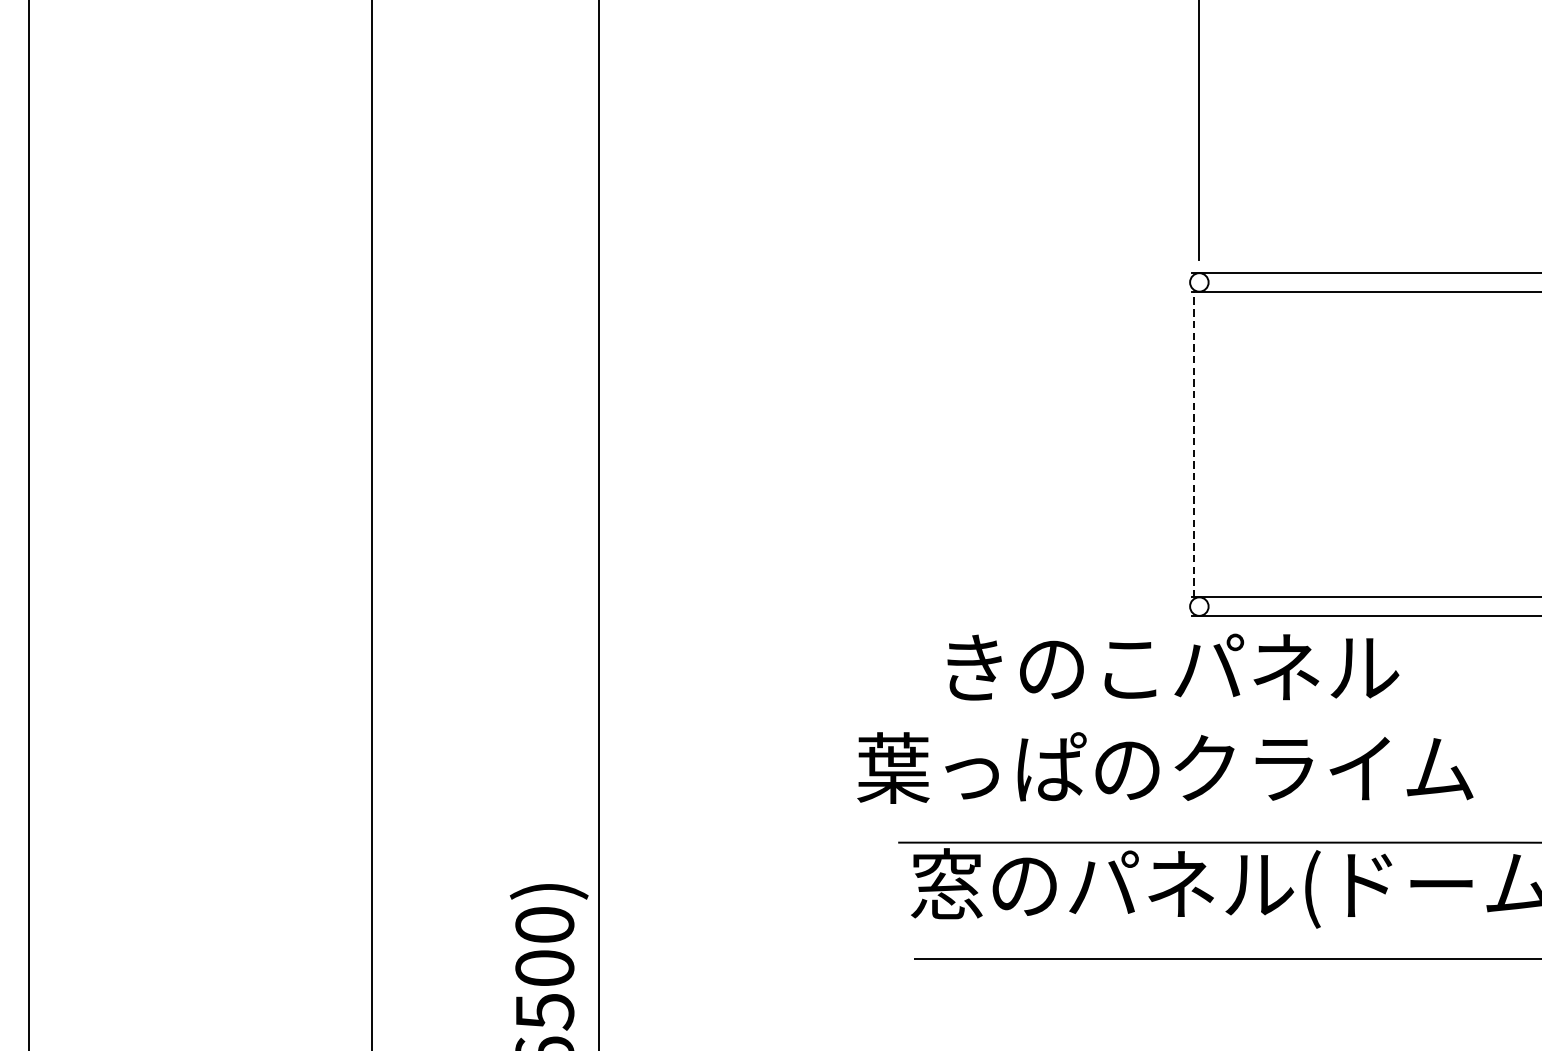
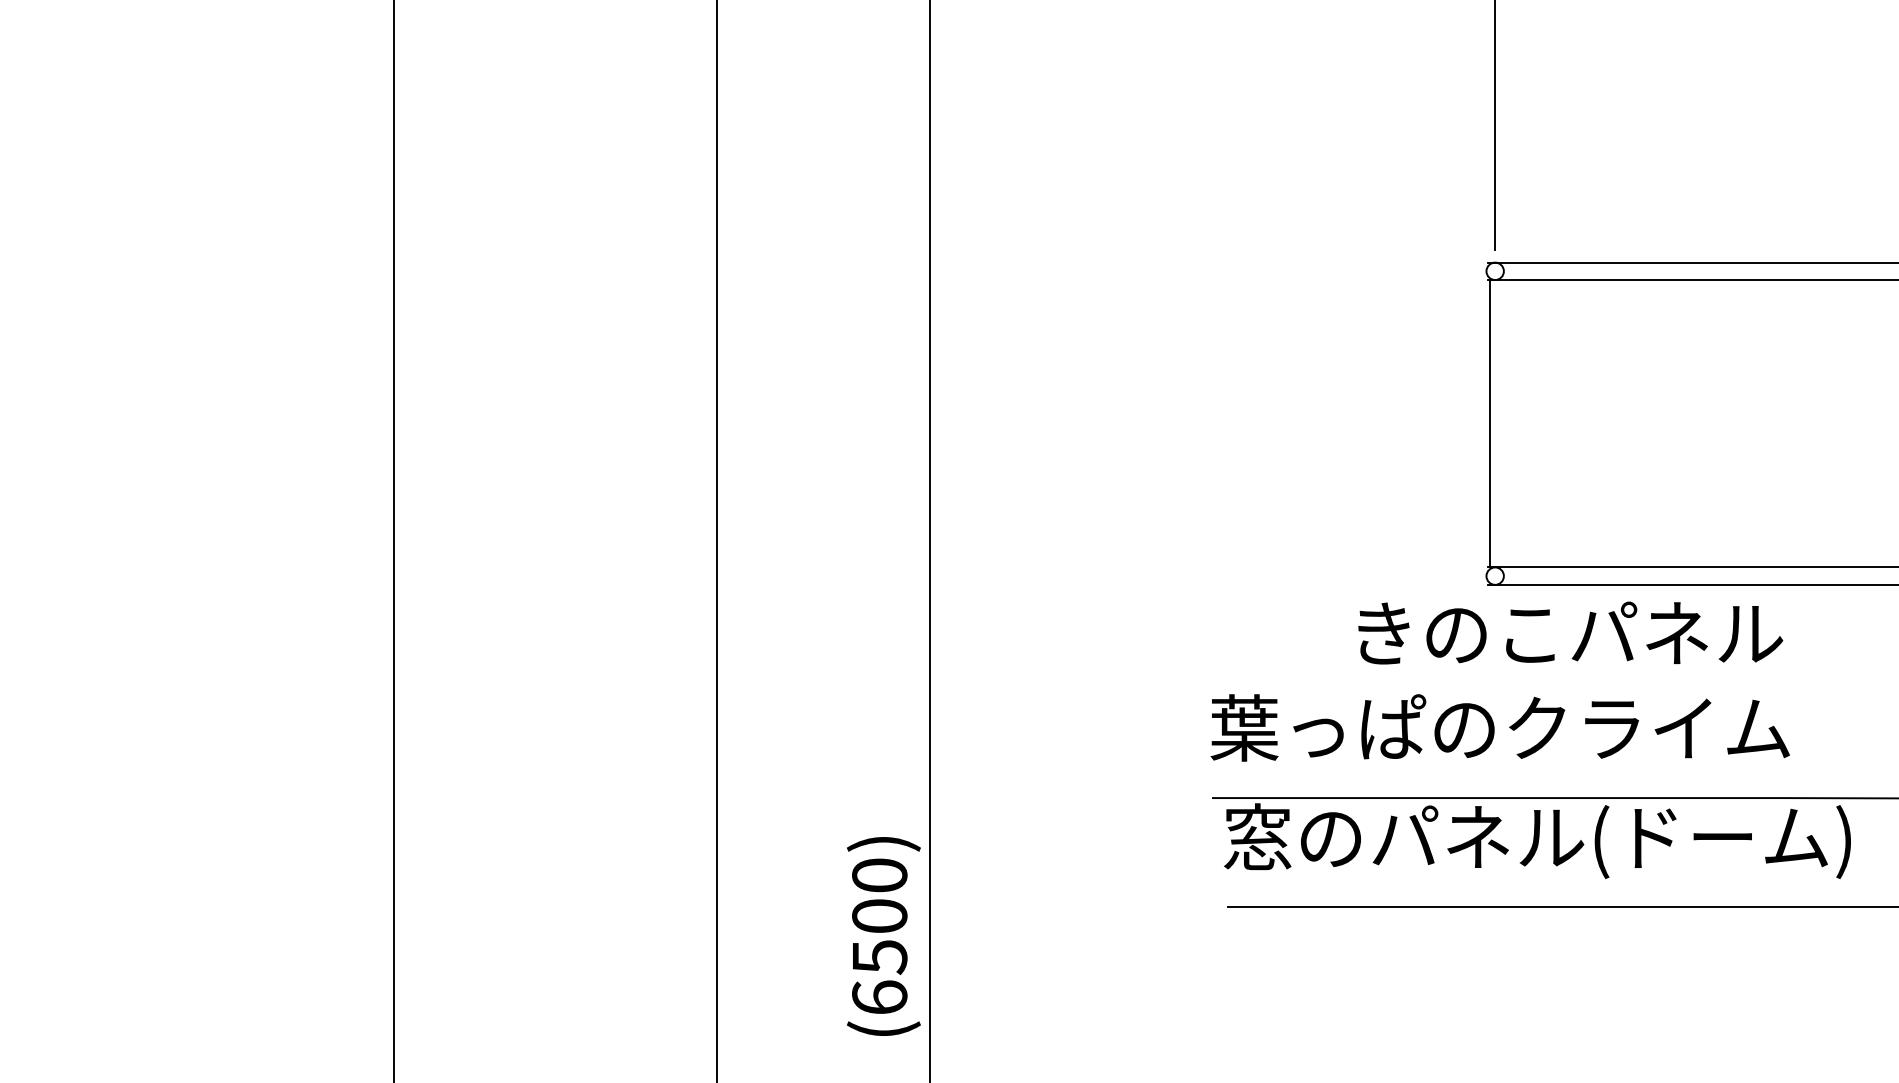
line: (1194, 444) -> (1490, 423), dashed -> solid
text: (1173, 666) -> (1570, 632), moved
text: (1164, 767) -> (1499, 727), moved

